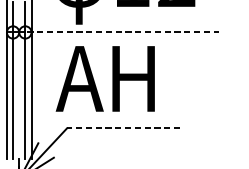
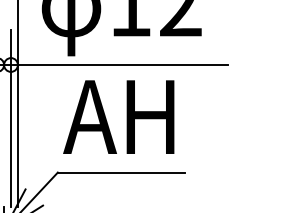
line: (123, 32) -> (121, 65), dashed -> solid
text: (105, 78) -> (118, 116), moved
line: (123, 128) -> (121, 172), dashed -> solid

